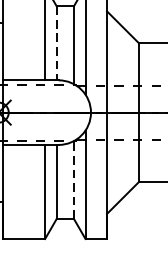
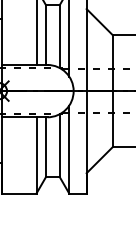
line: (56, 43) -> (45, 35), dashed -> solid
line: (73, 179) -> (59, 145), dashed -> solid

